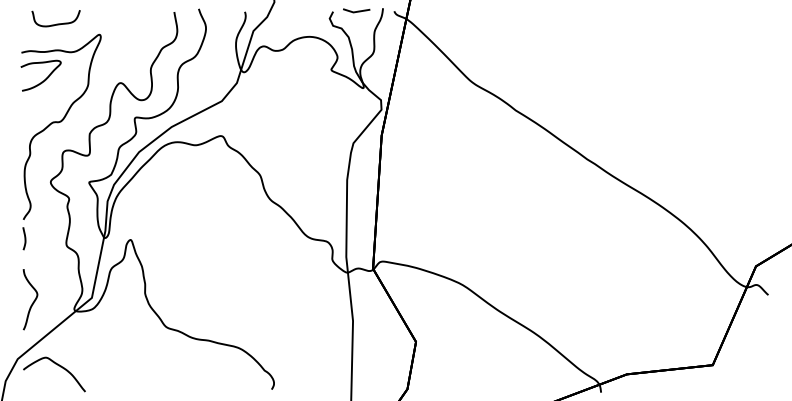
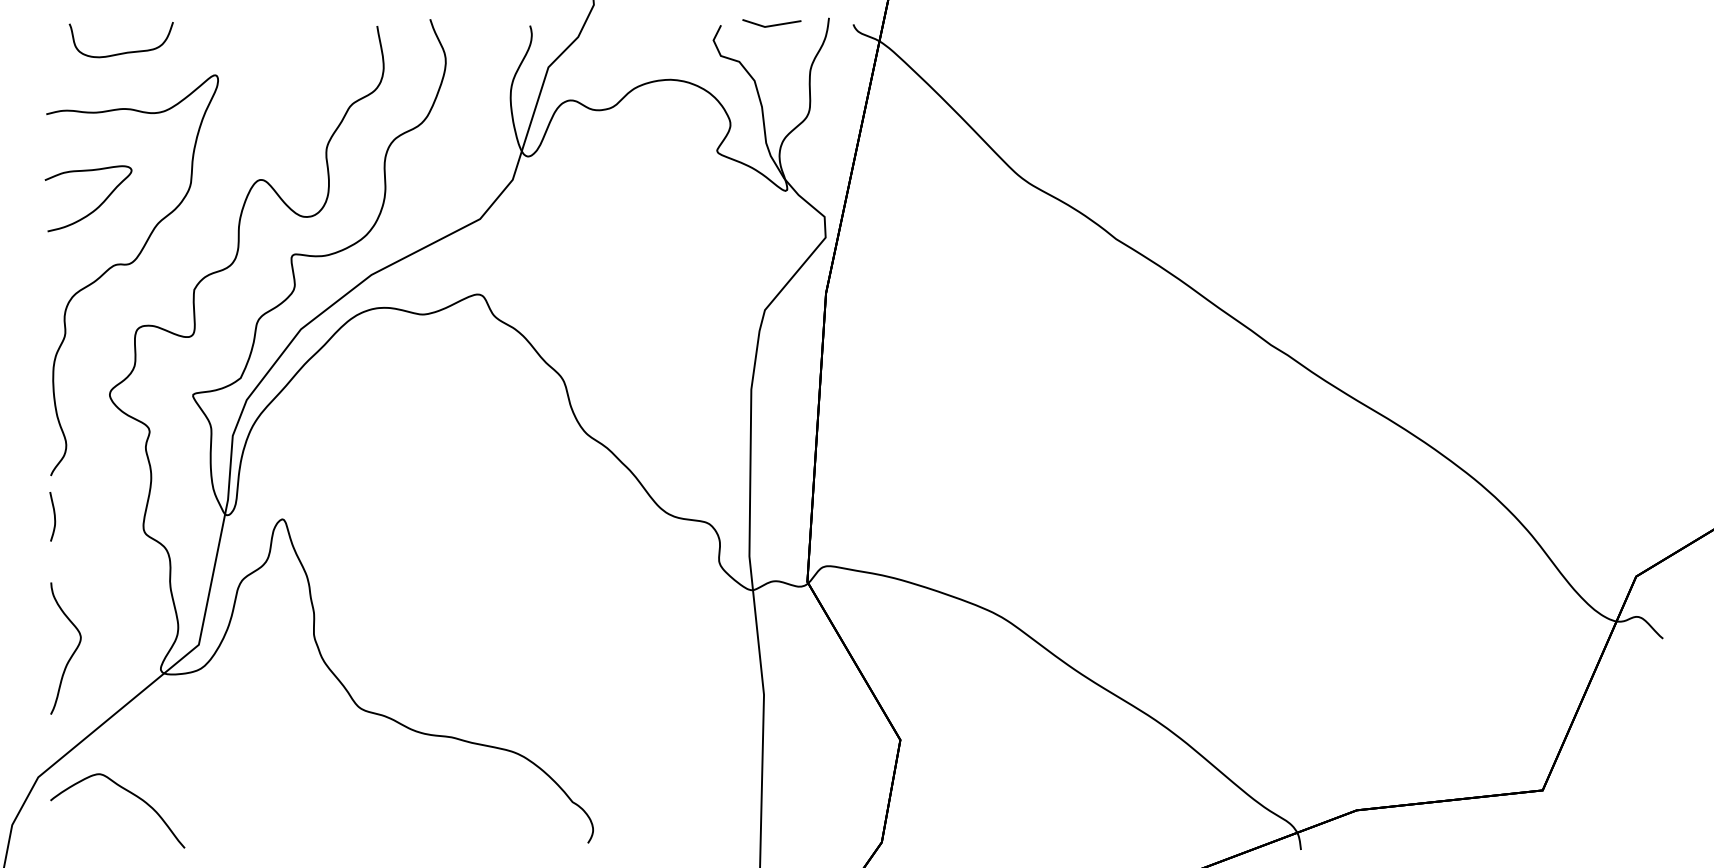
curve: (44, 79) -> (96, 206), moved

